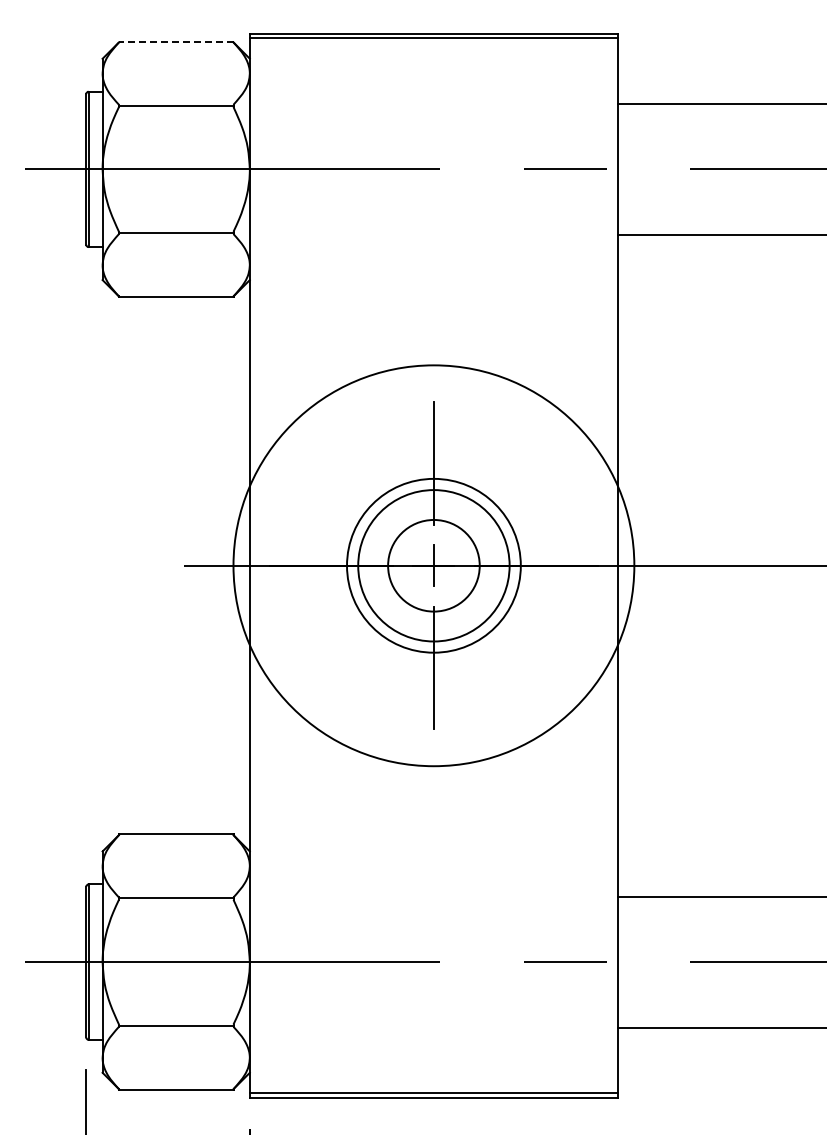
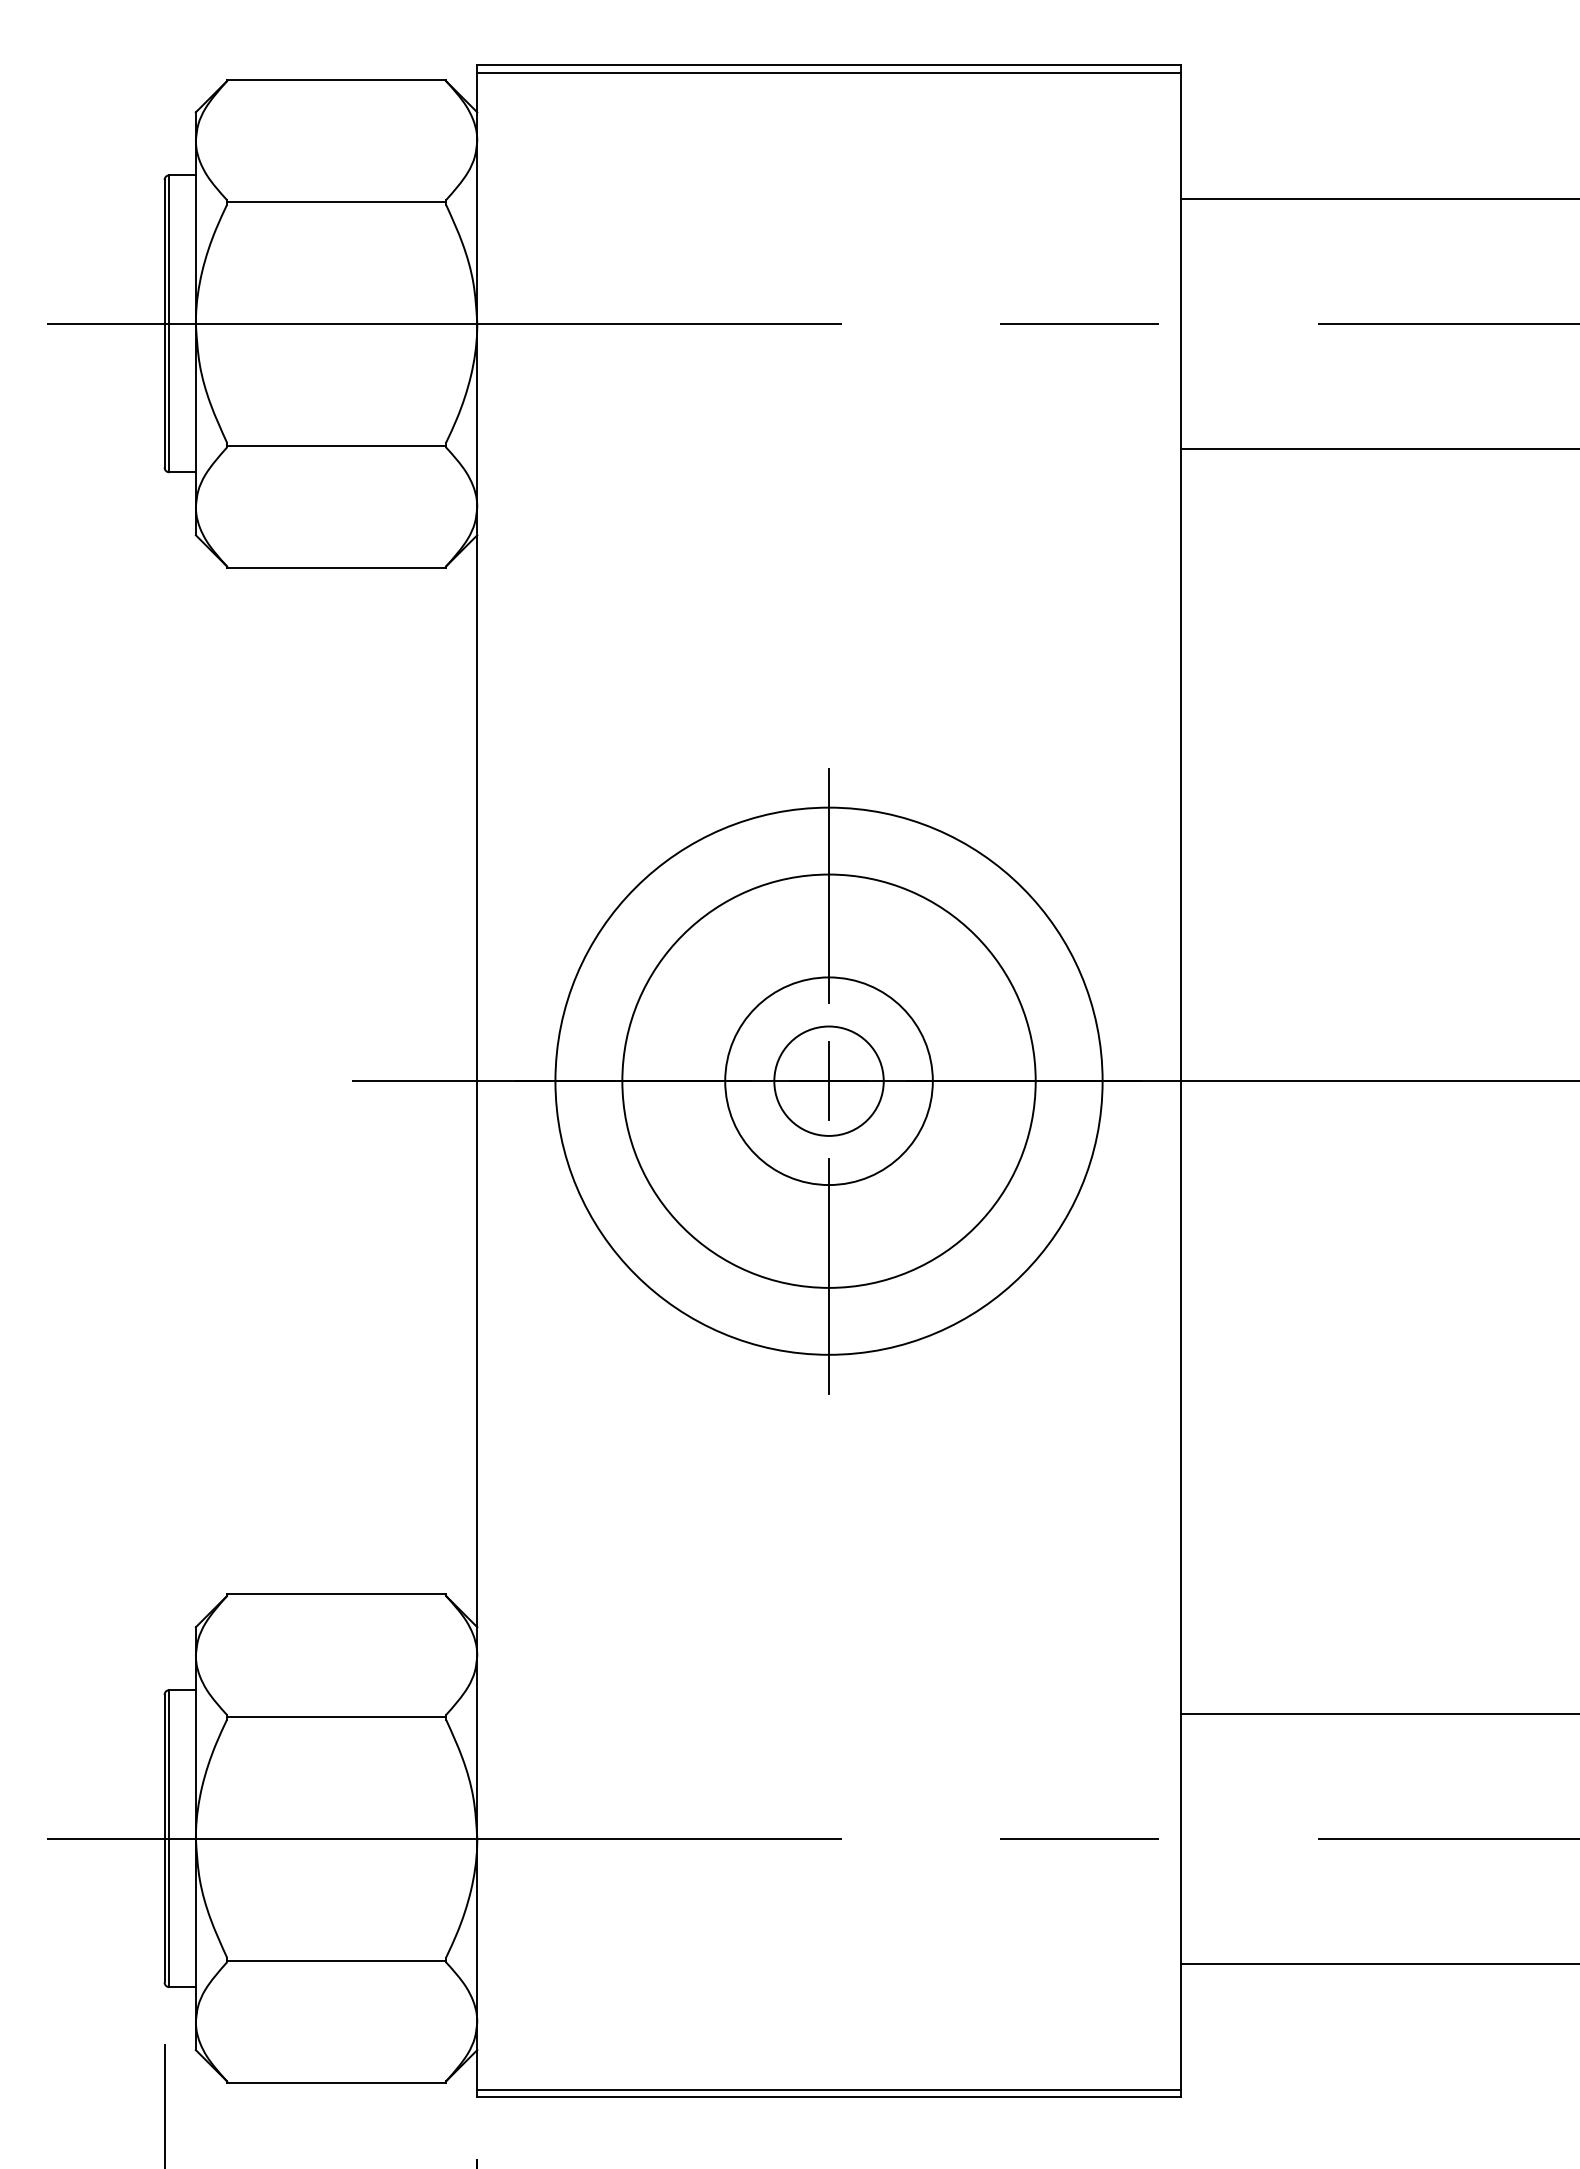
line: (175, 41) -> (335, 79), dashed -> solid
circle: (433, 565) -> (828, 1080), size x0.62
circle: (433, 565) -> (828, 1080), size x0.62
circle: (433, 565) -> (828, 1080), size x0.71
circle: (433, 565) -> (828, 1080), size x1.43

